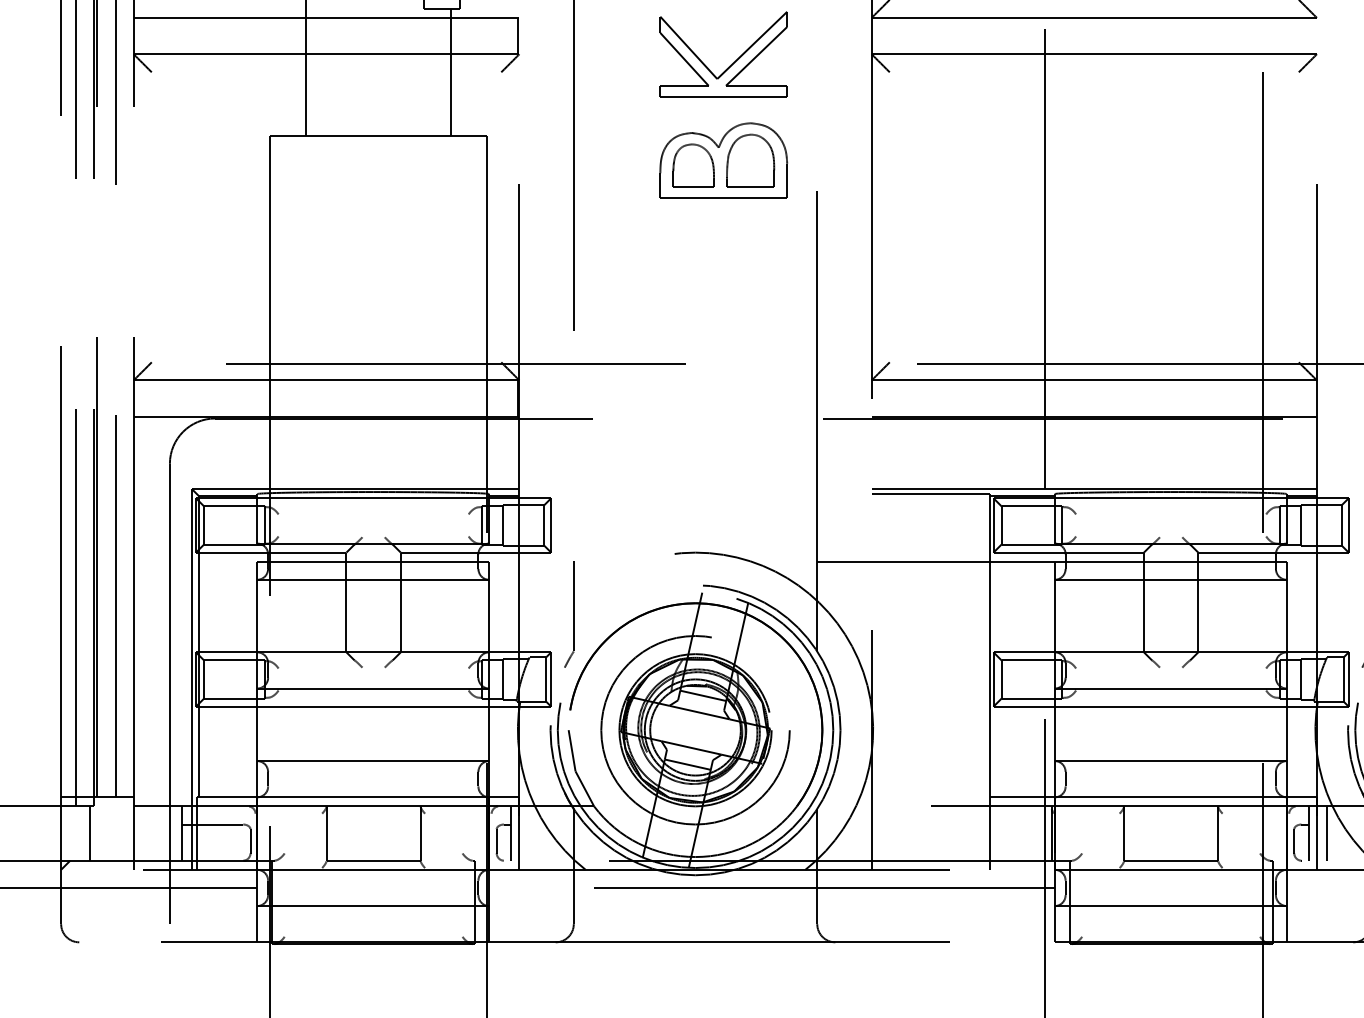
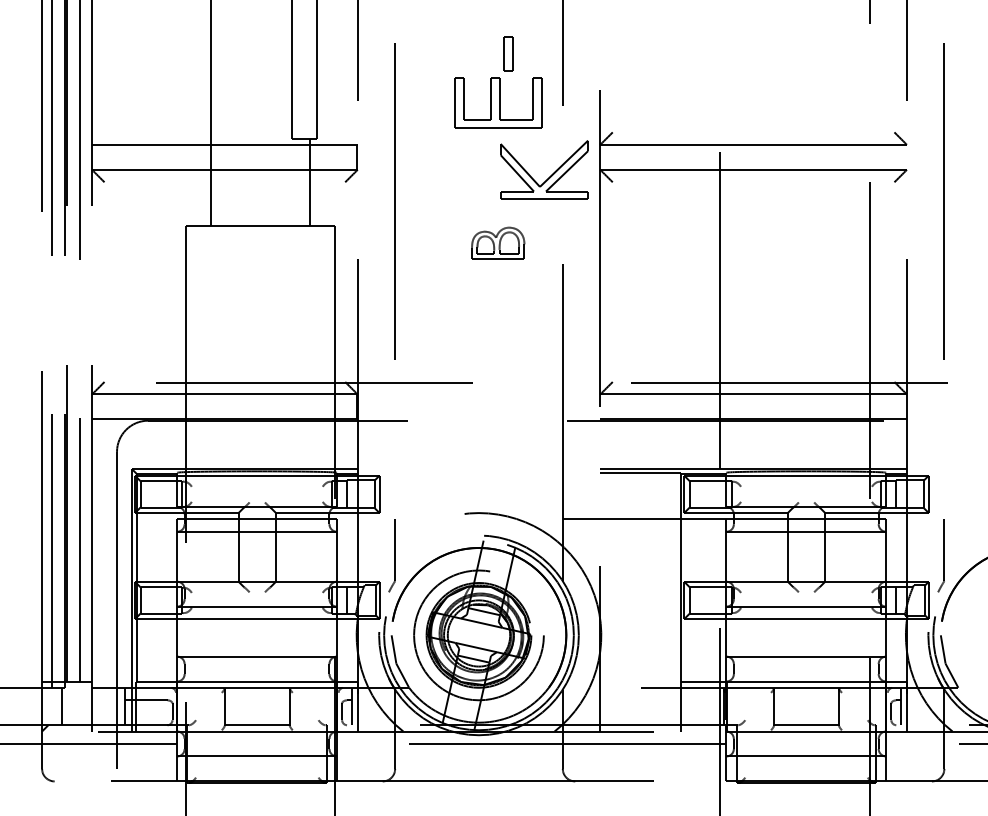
part: (732, 62) -> (550, 175), moved
part: (722, 159) -> (497, 242), size x0.6
line: (1326, 833) -> (913, 706), removed

